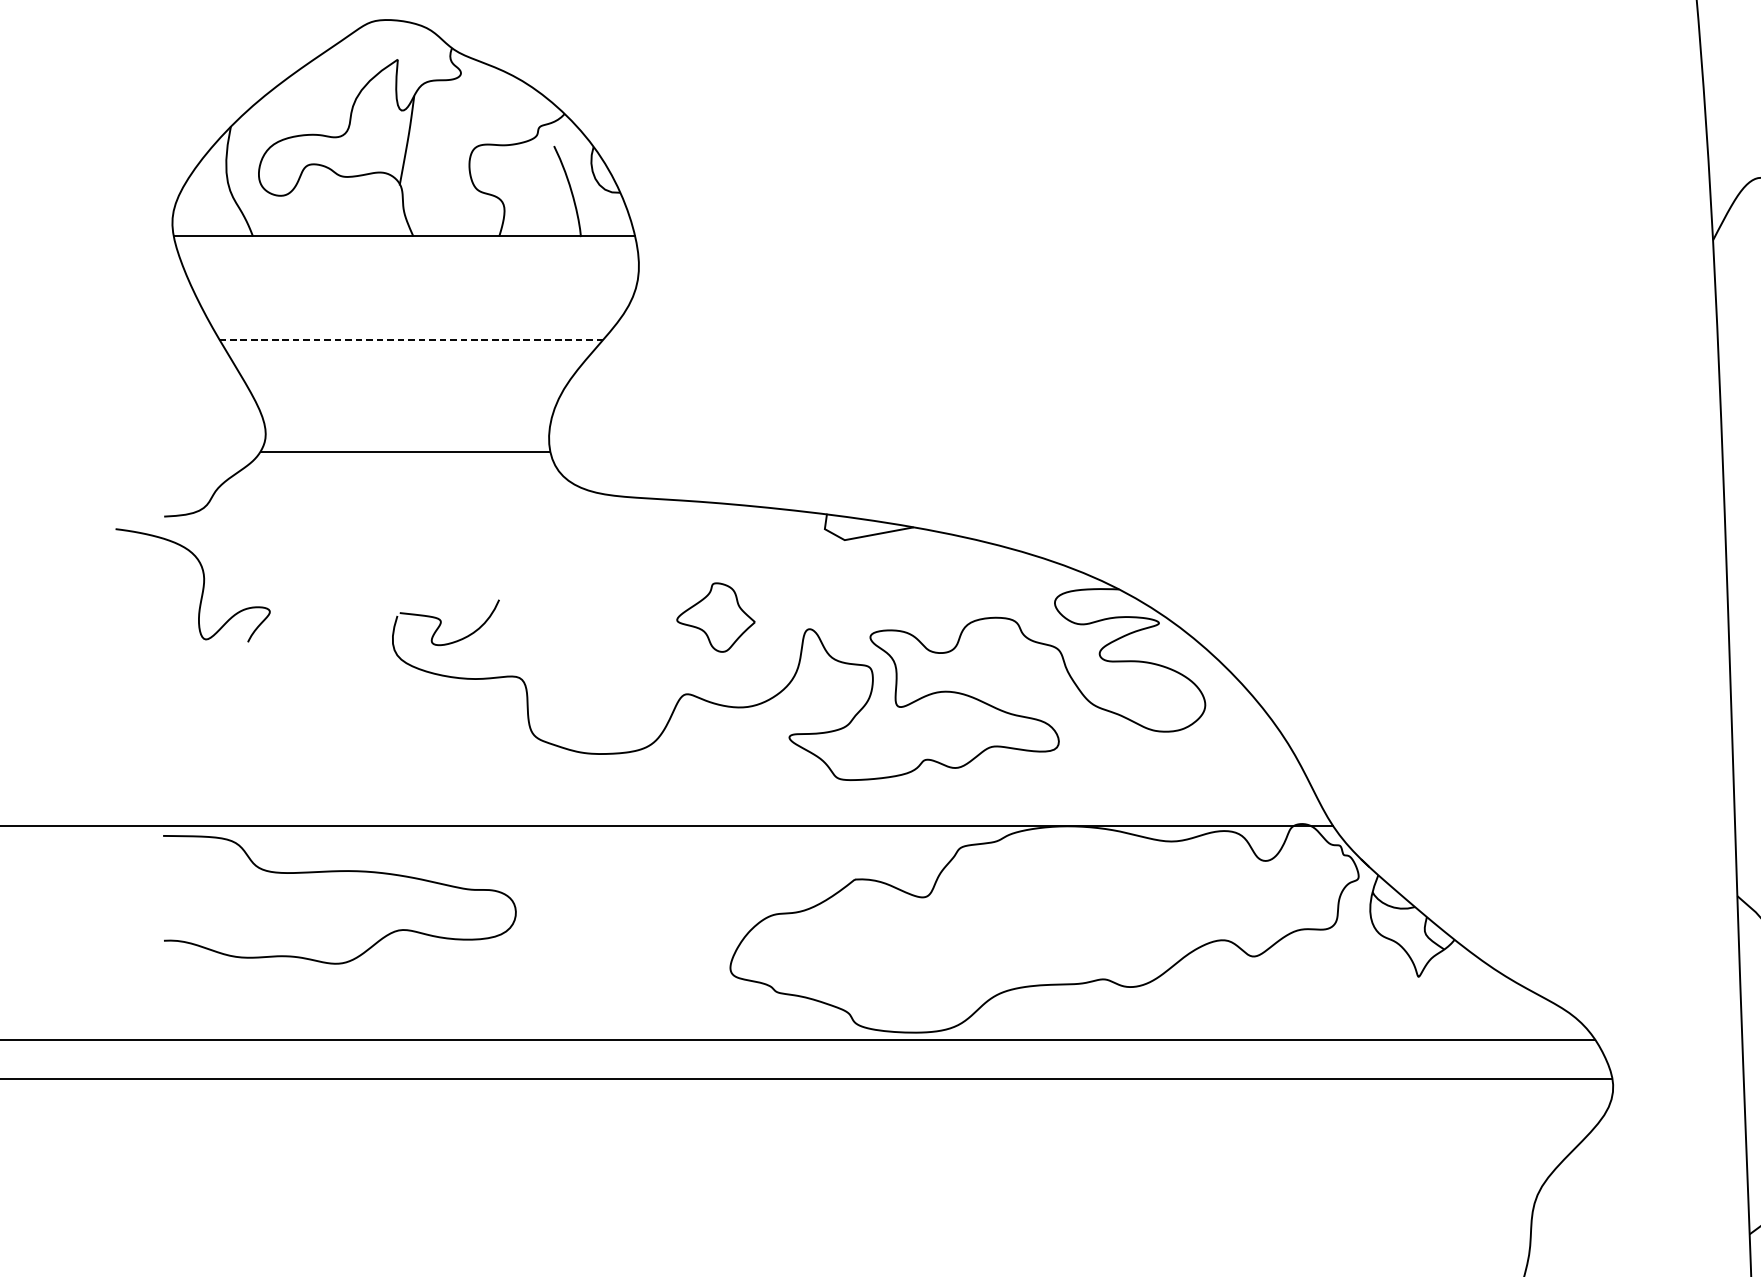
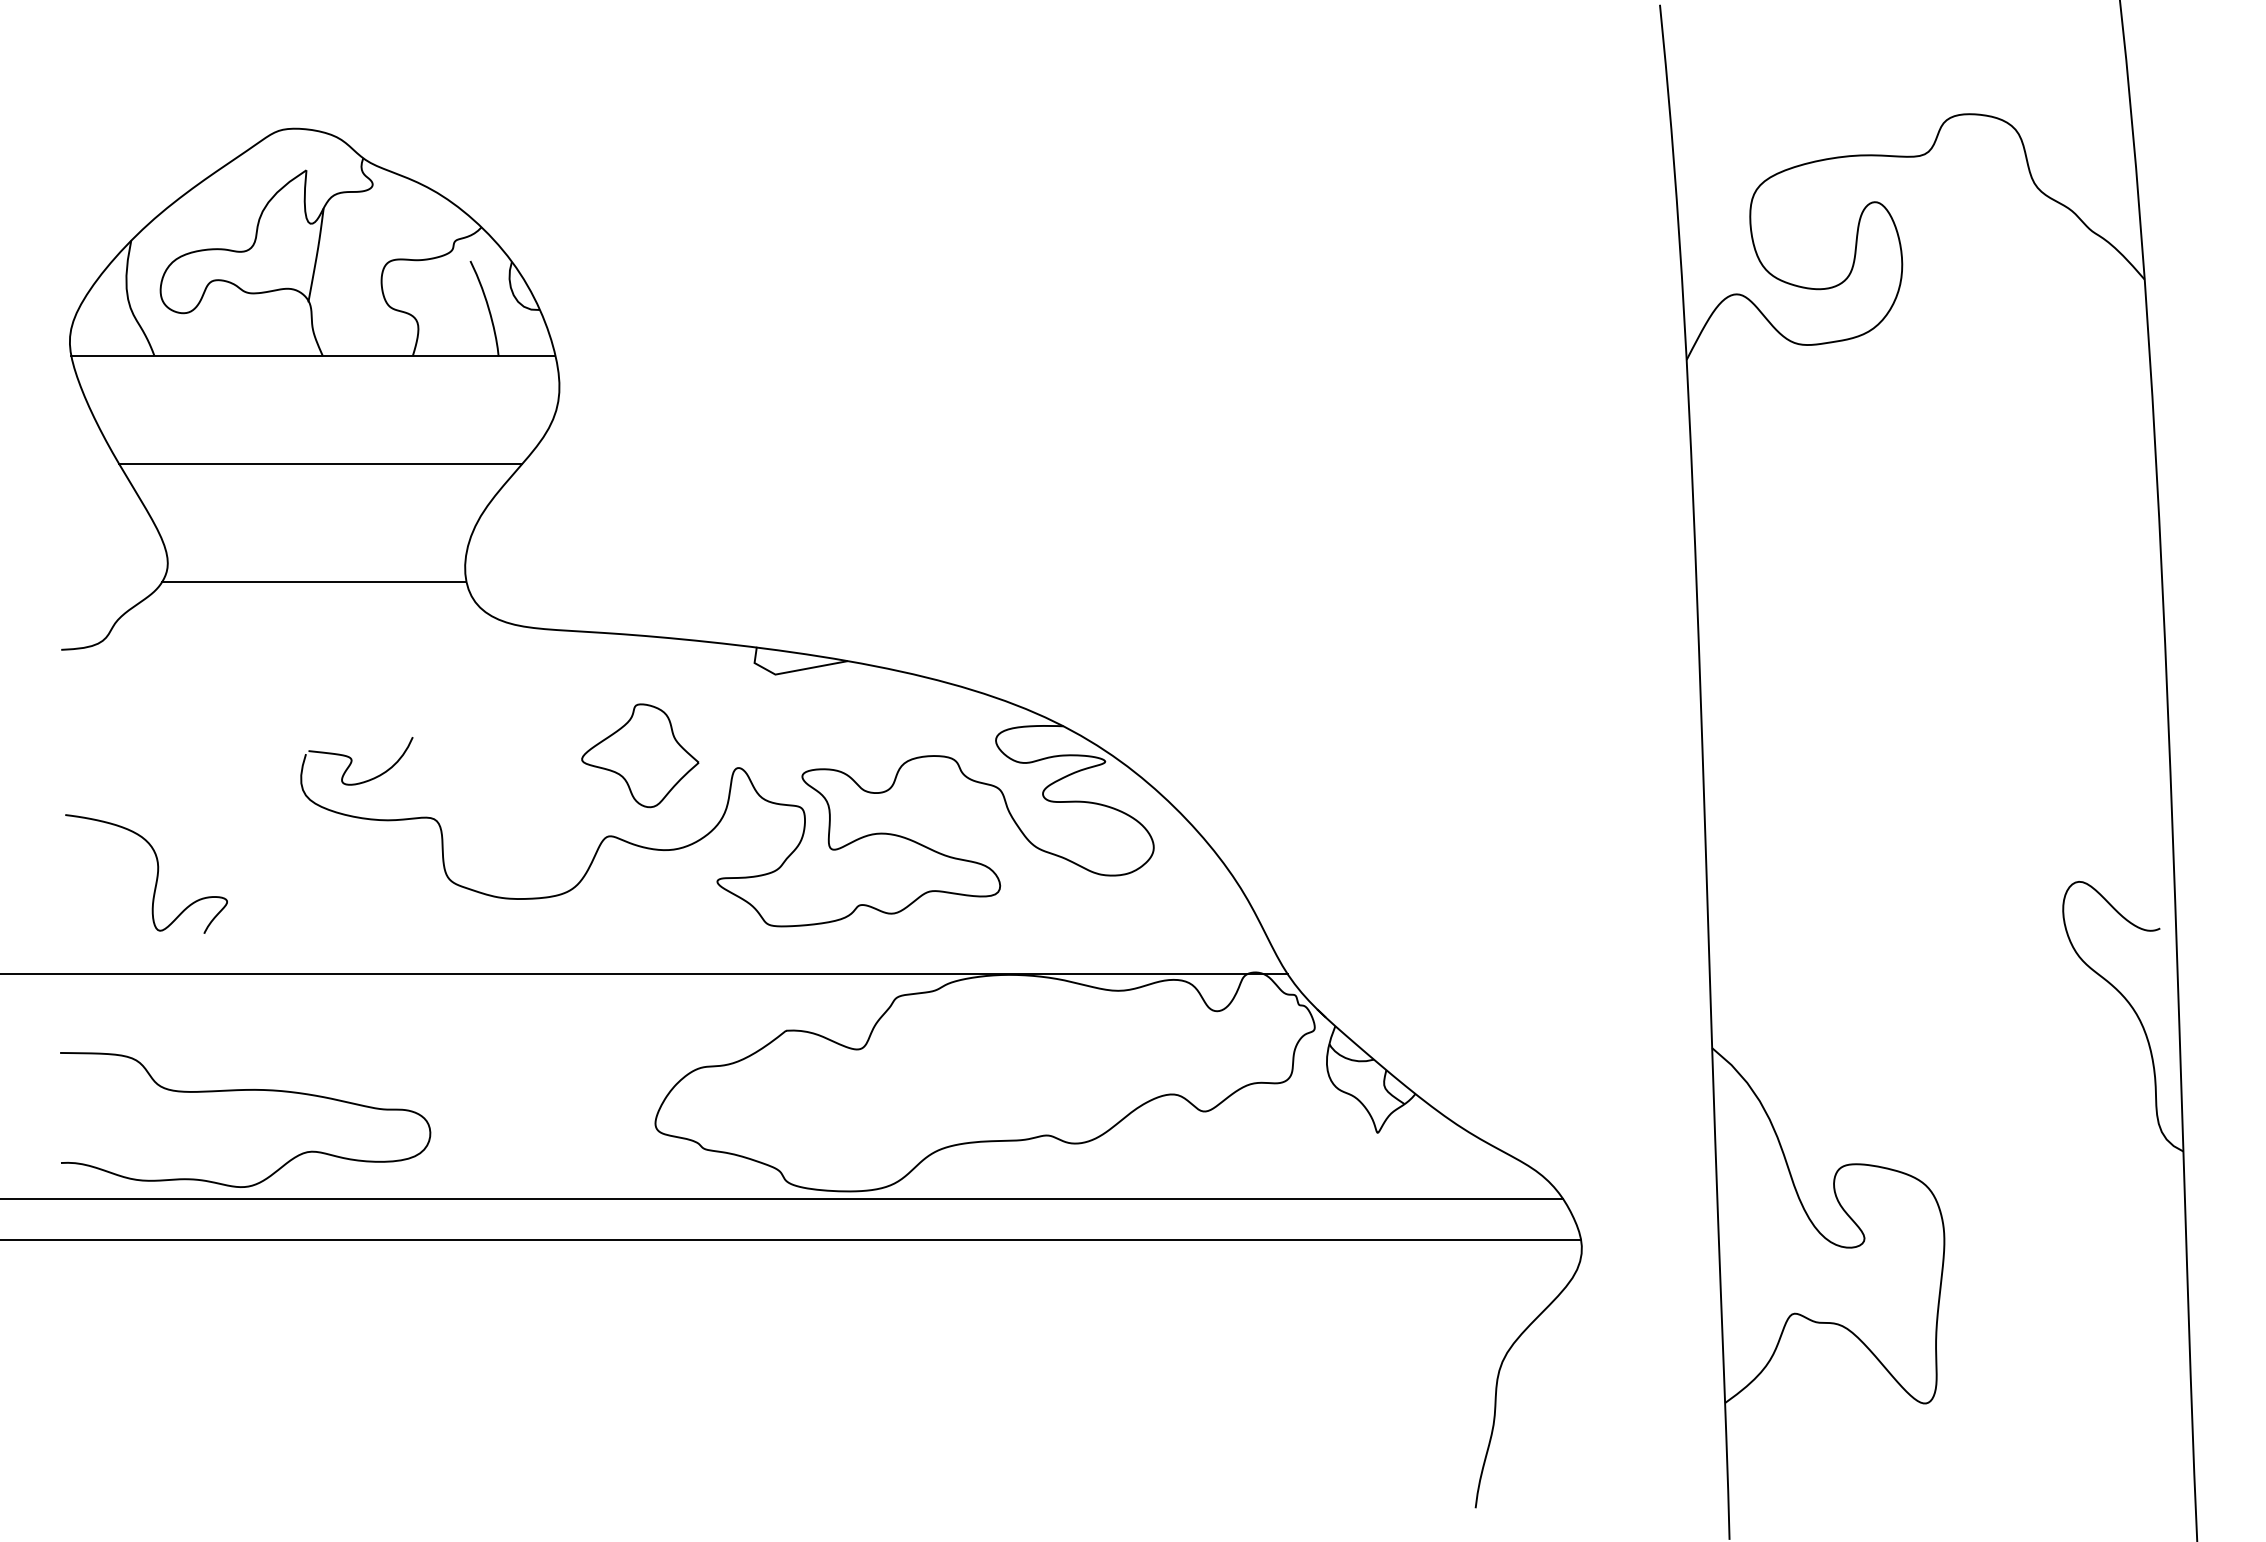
line: (411, 339) -> (320, 464), dashed -> solid
curve: (202, 585) -> (156, 874), moved
part: (716, 617) -> (640, 755), size x1.43
curve: (339, 871) -> (245, 1090), moved

